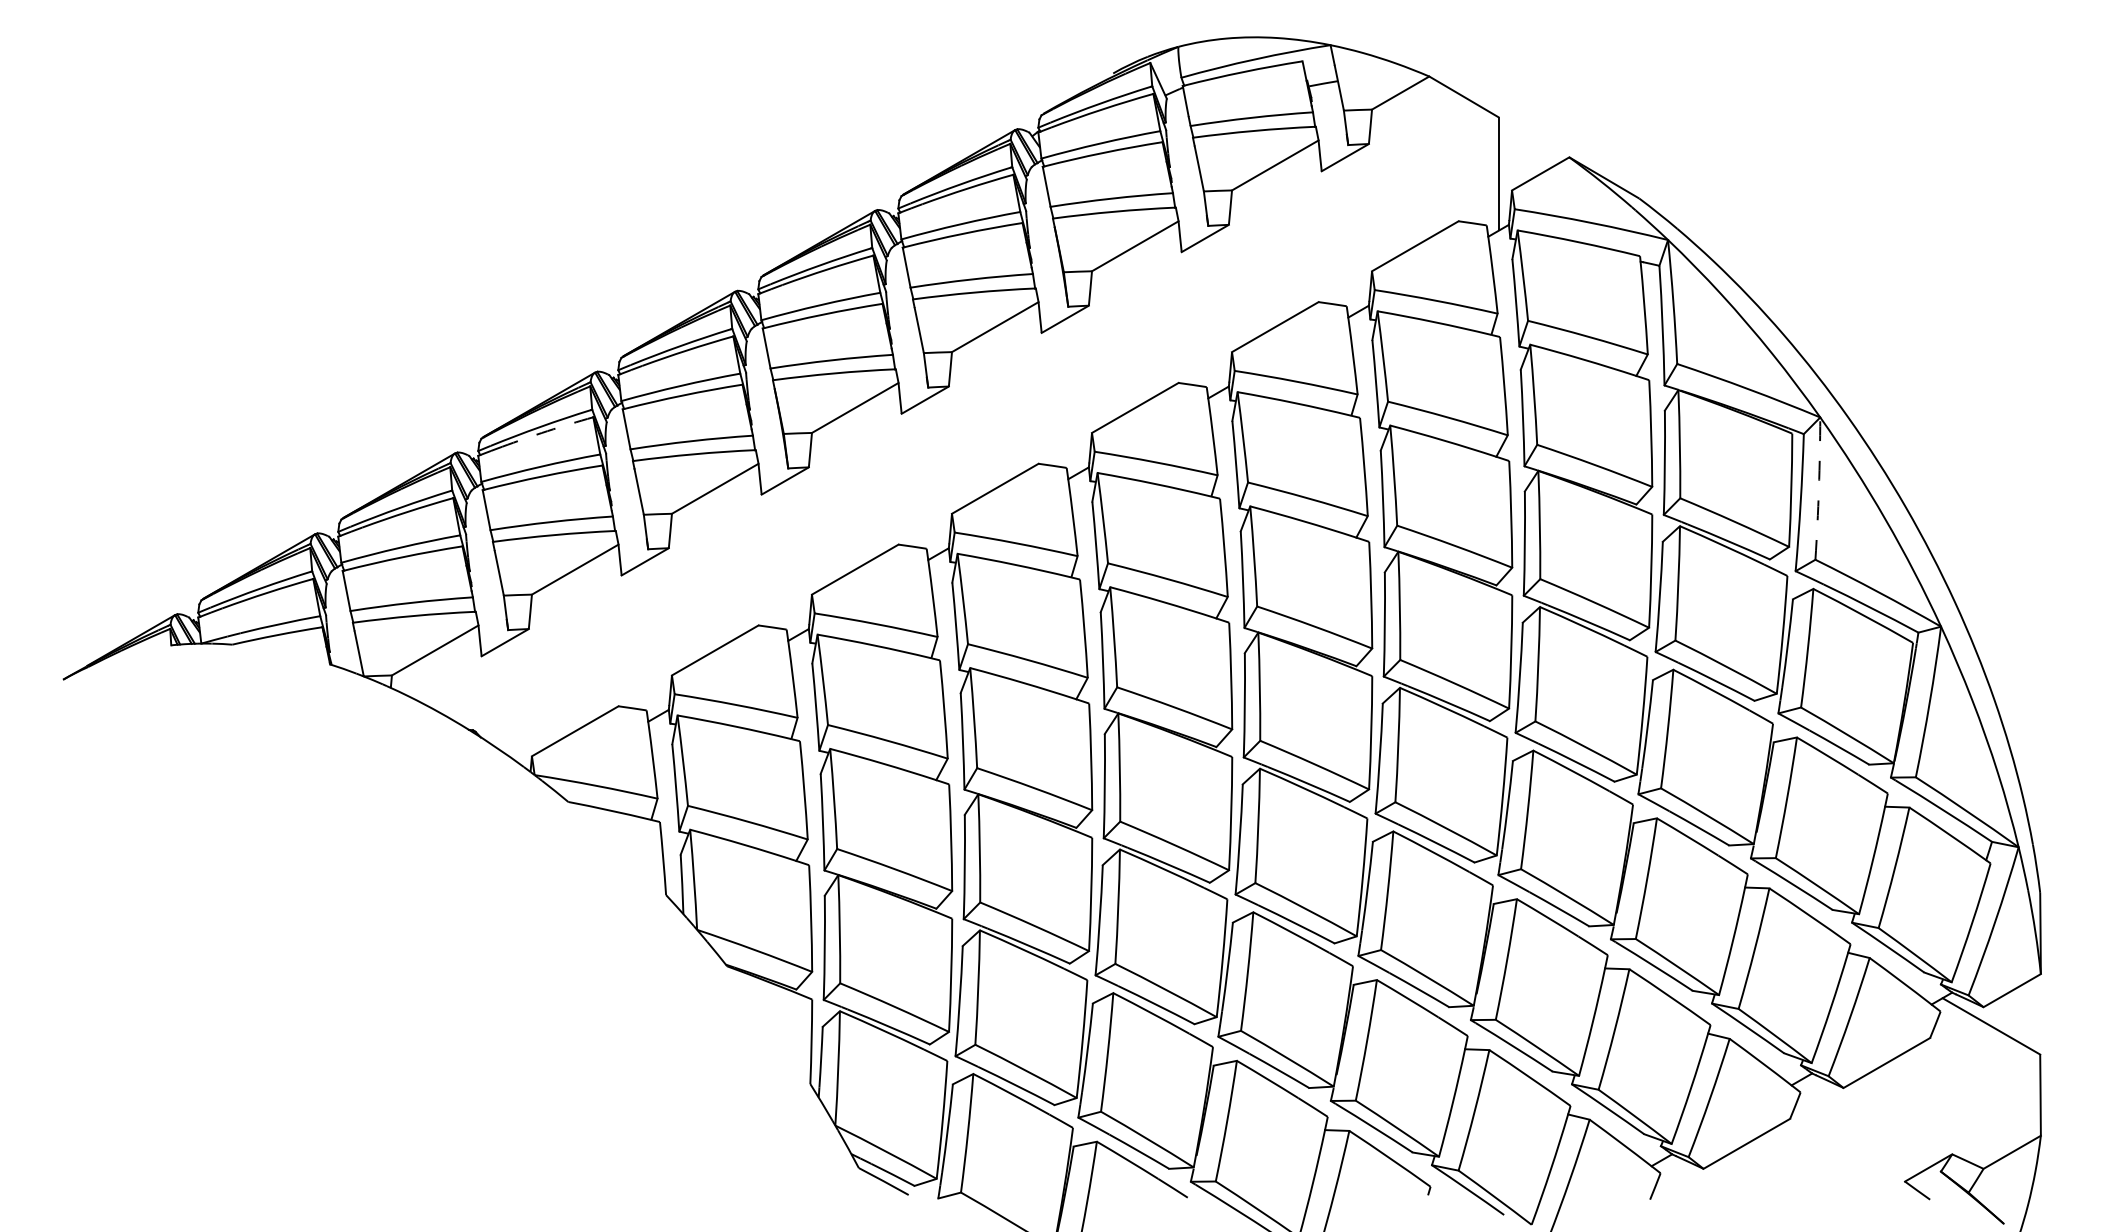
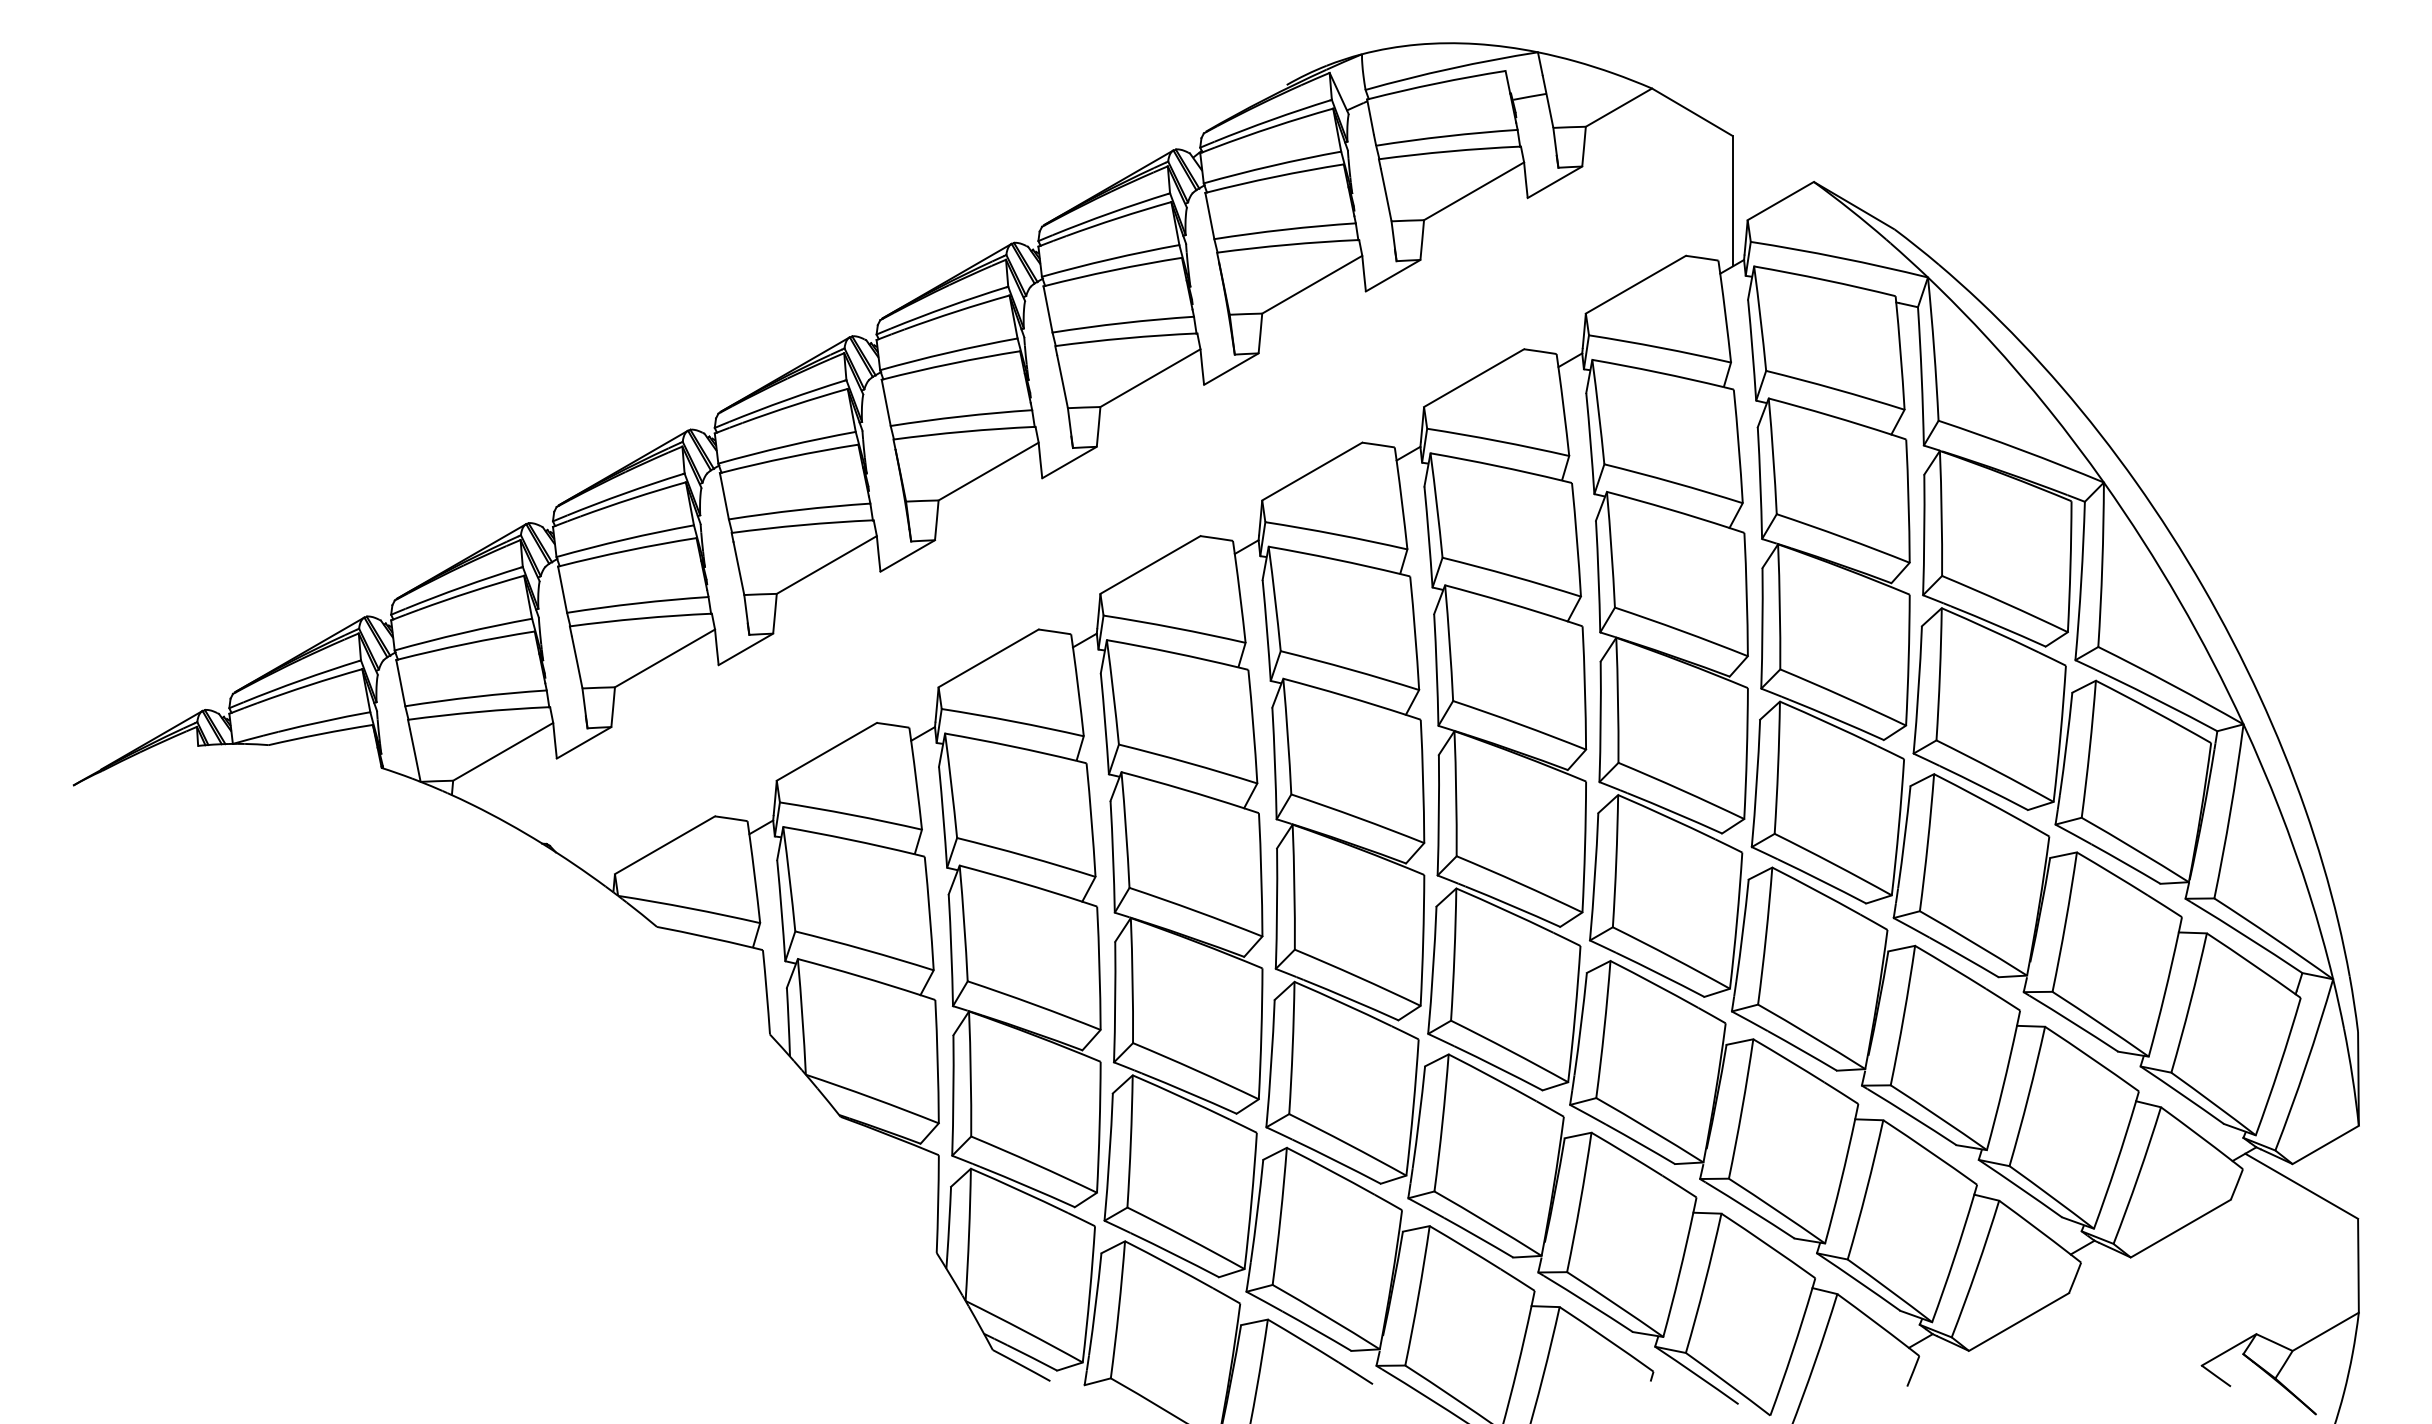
arc: (547, 431) -> (632, 498), dashed -> solid
arc: (1818, 488) -> (2101, 564), dashed -> solid

